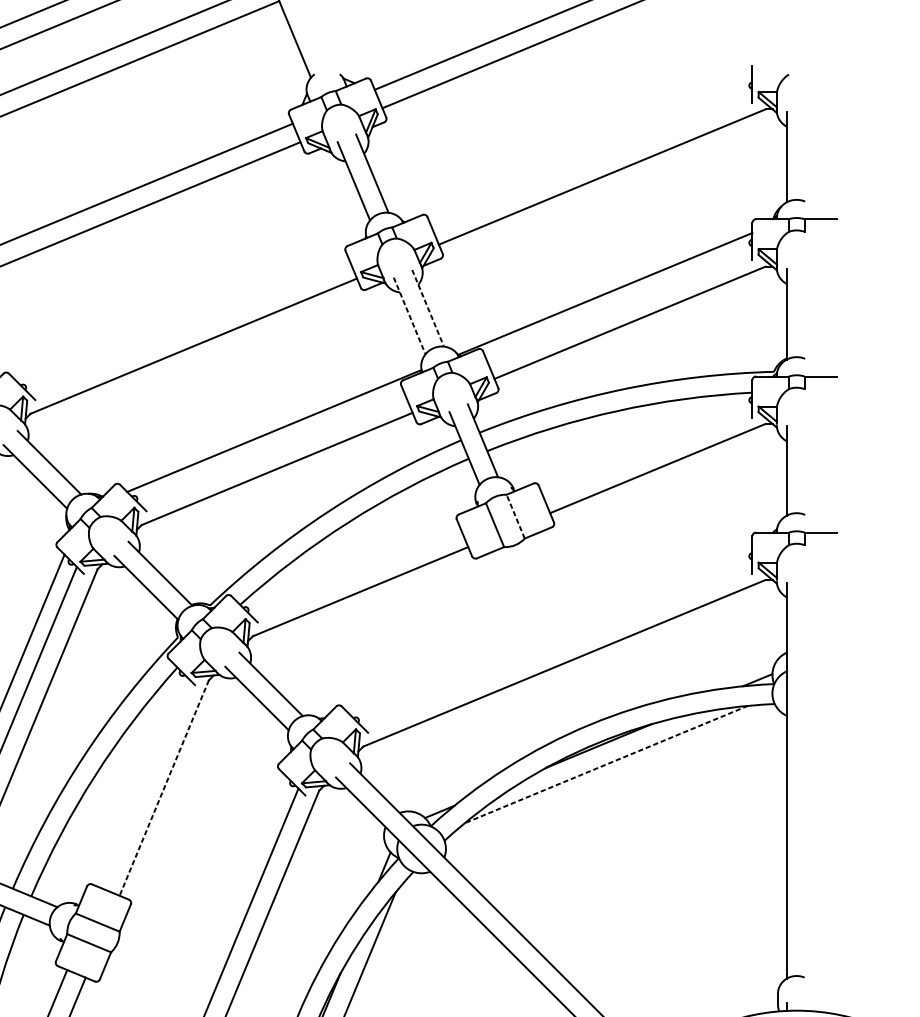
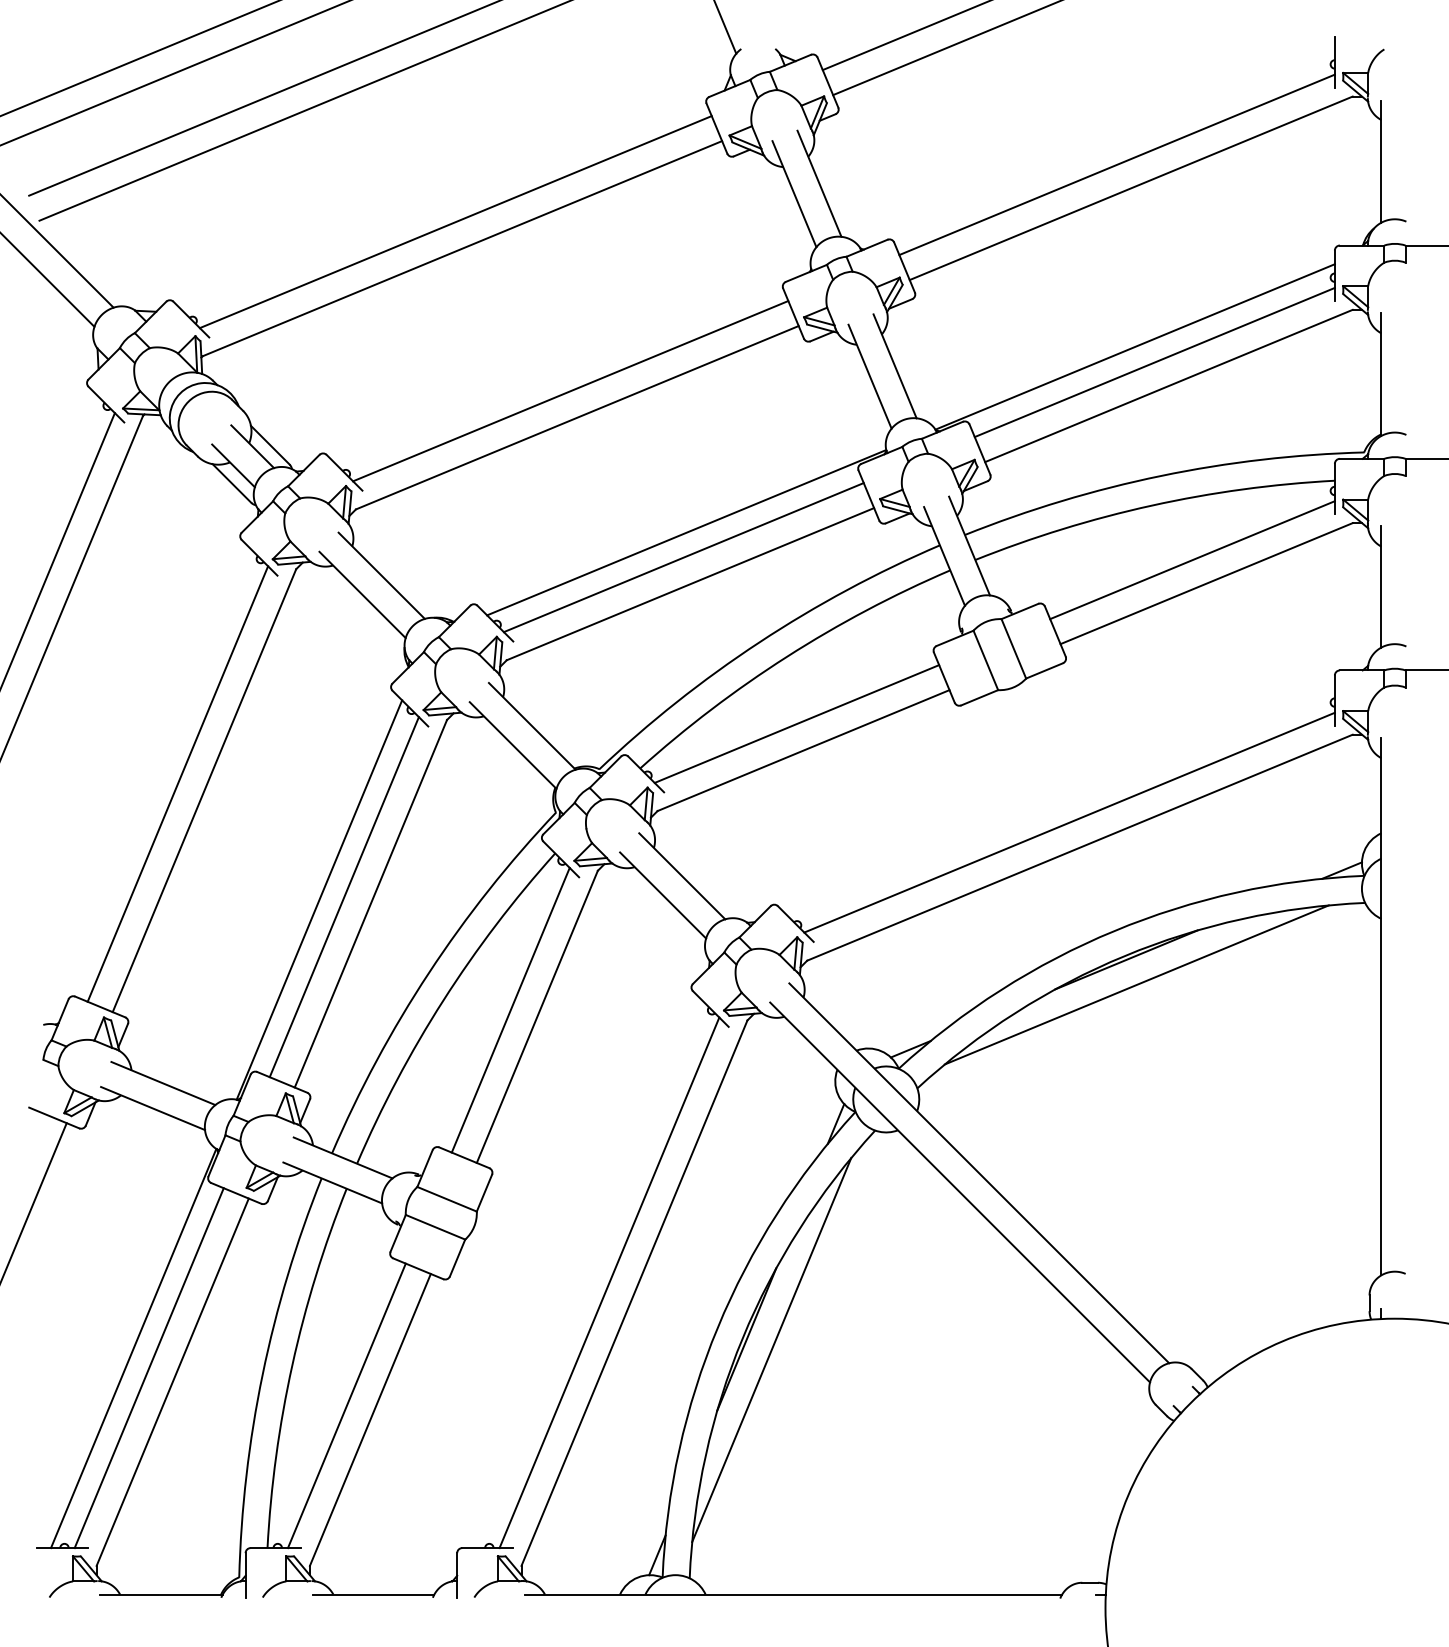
line: (591, 159) -> (1116, 164), added
line: (619, 305) -> (1154, 362), added
line: (428, 308) -> (895, 366), dashed -> solid
line: (409, 316) -> (870, 377), dashed -> solid
line: (188, 326) -> (570, 391), added
line: (272, 449) -> (683, 557), added
line: (647, 451) -> (1192, 560), added
line: (515, 516) -> (1013, 648), dashed -> solid
line: (355, 571) -> (796, 723), added
line: (556, 644) -> (1069, 822), added
line: (606, 764) -> (1136, 984), dashed -> solid
line: (144, 782) -> (510, 1009), added
line: (164, 788) -> (537, 1017), dashed -> solid

